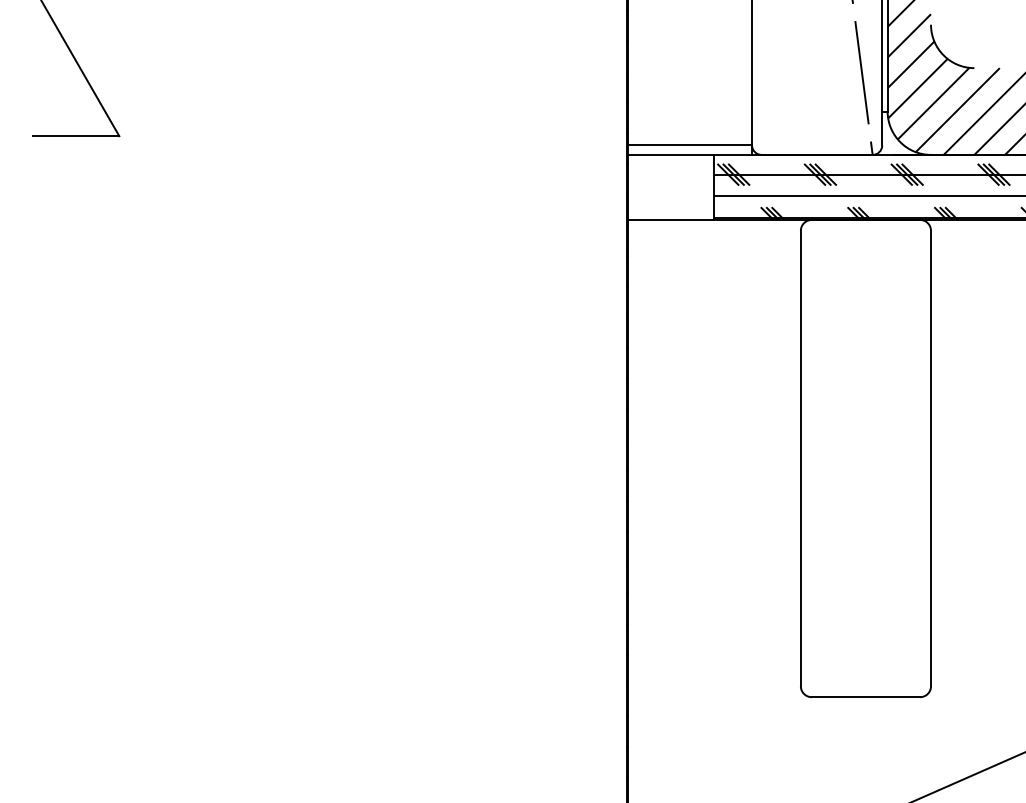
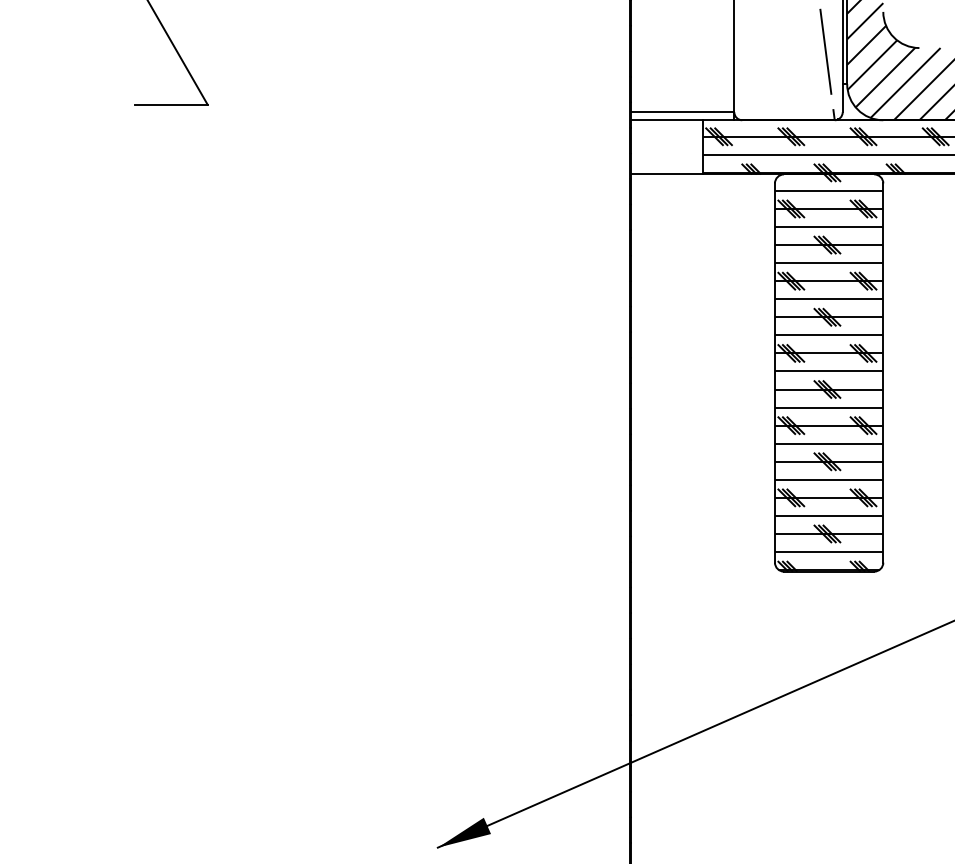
hatch: (865, 457) -> (828, 372), added

